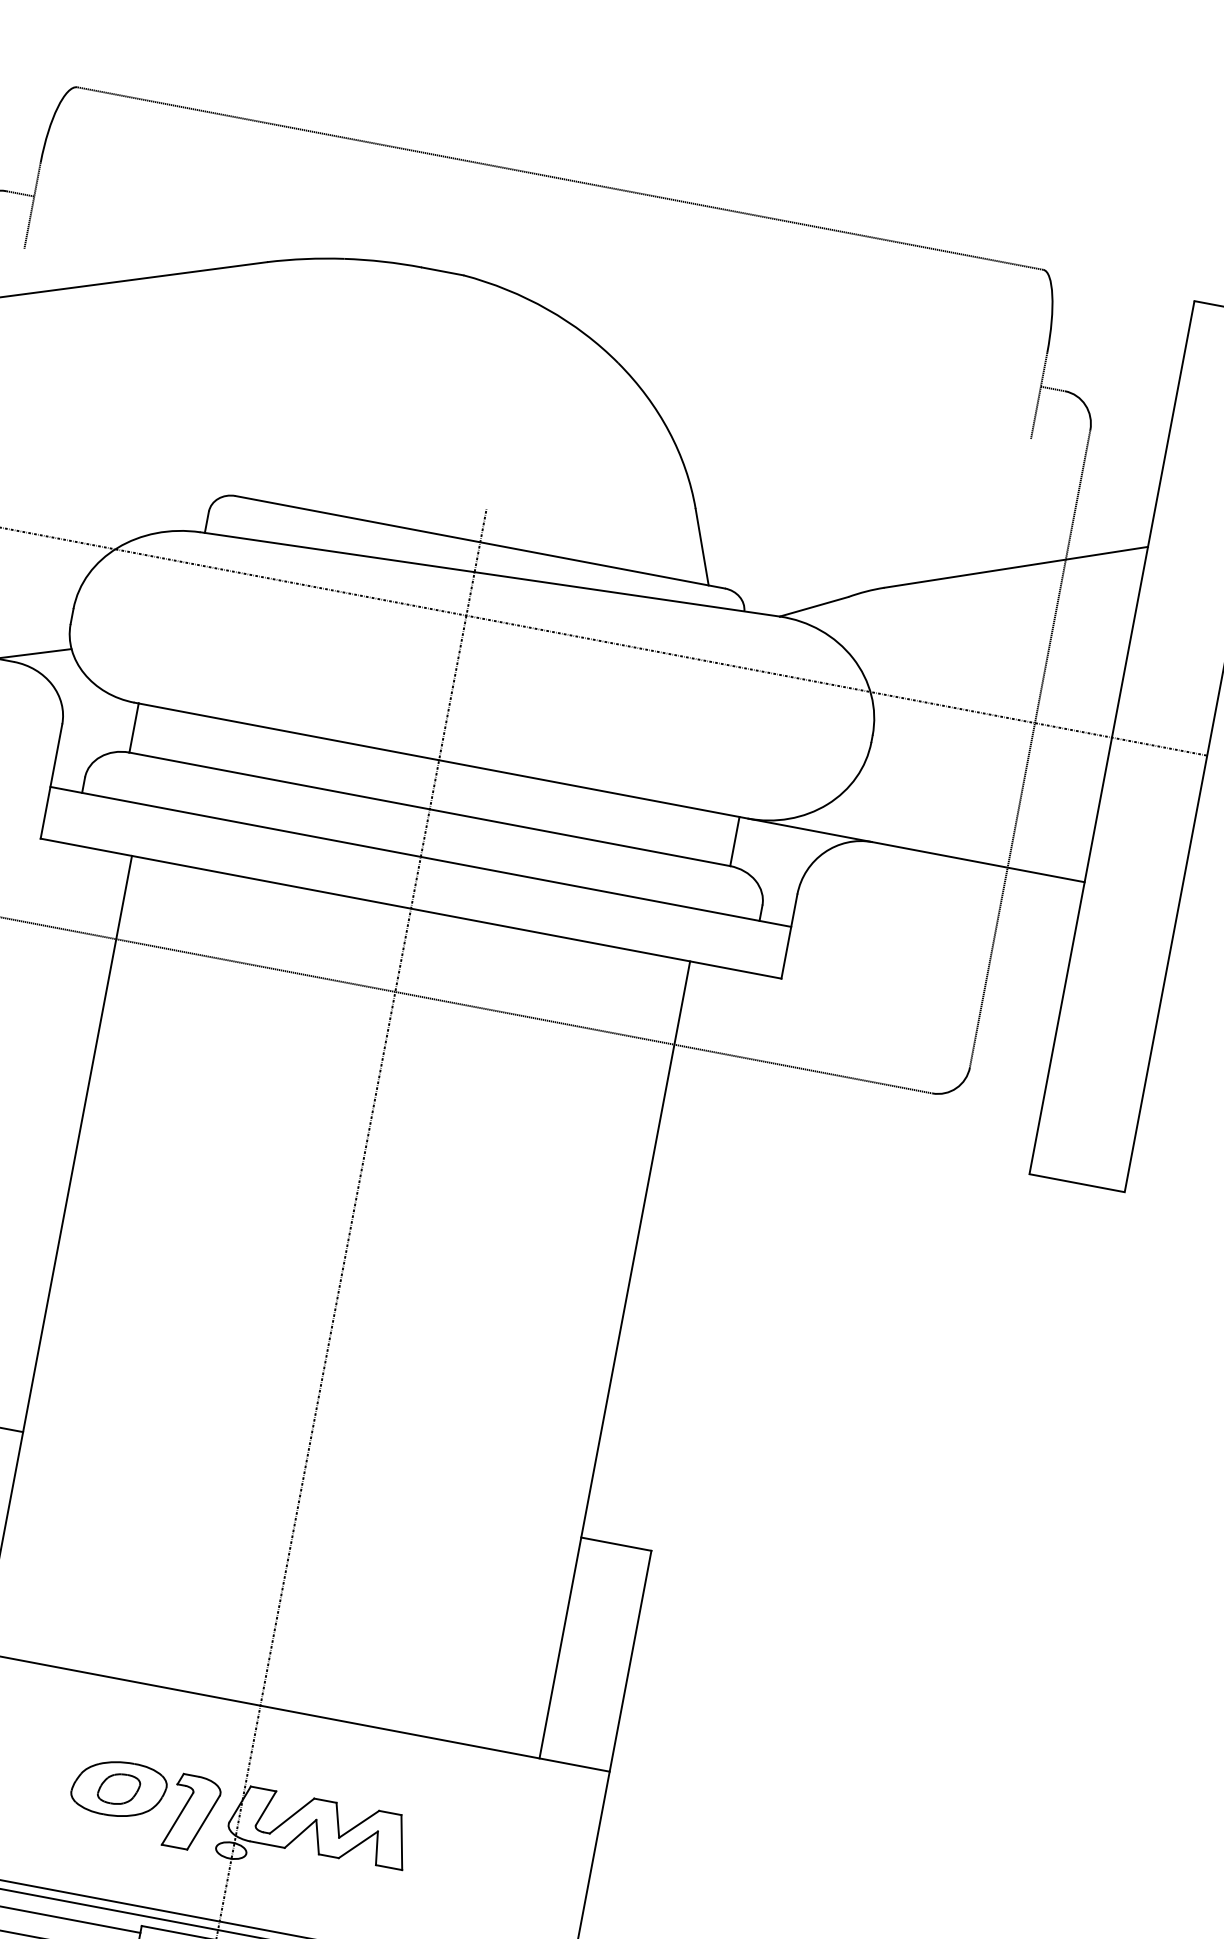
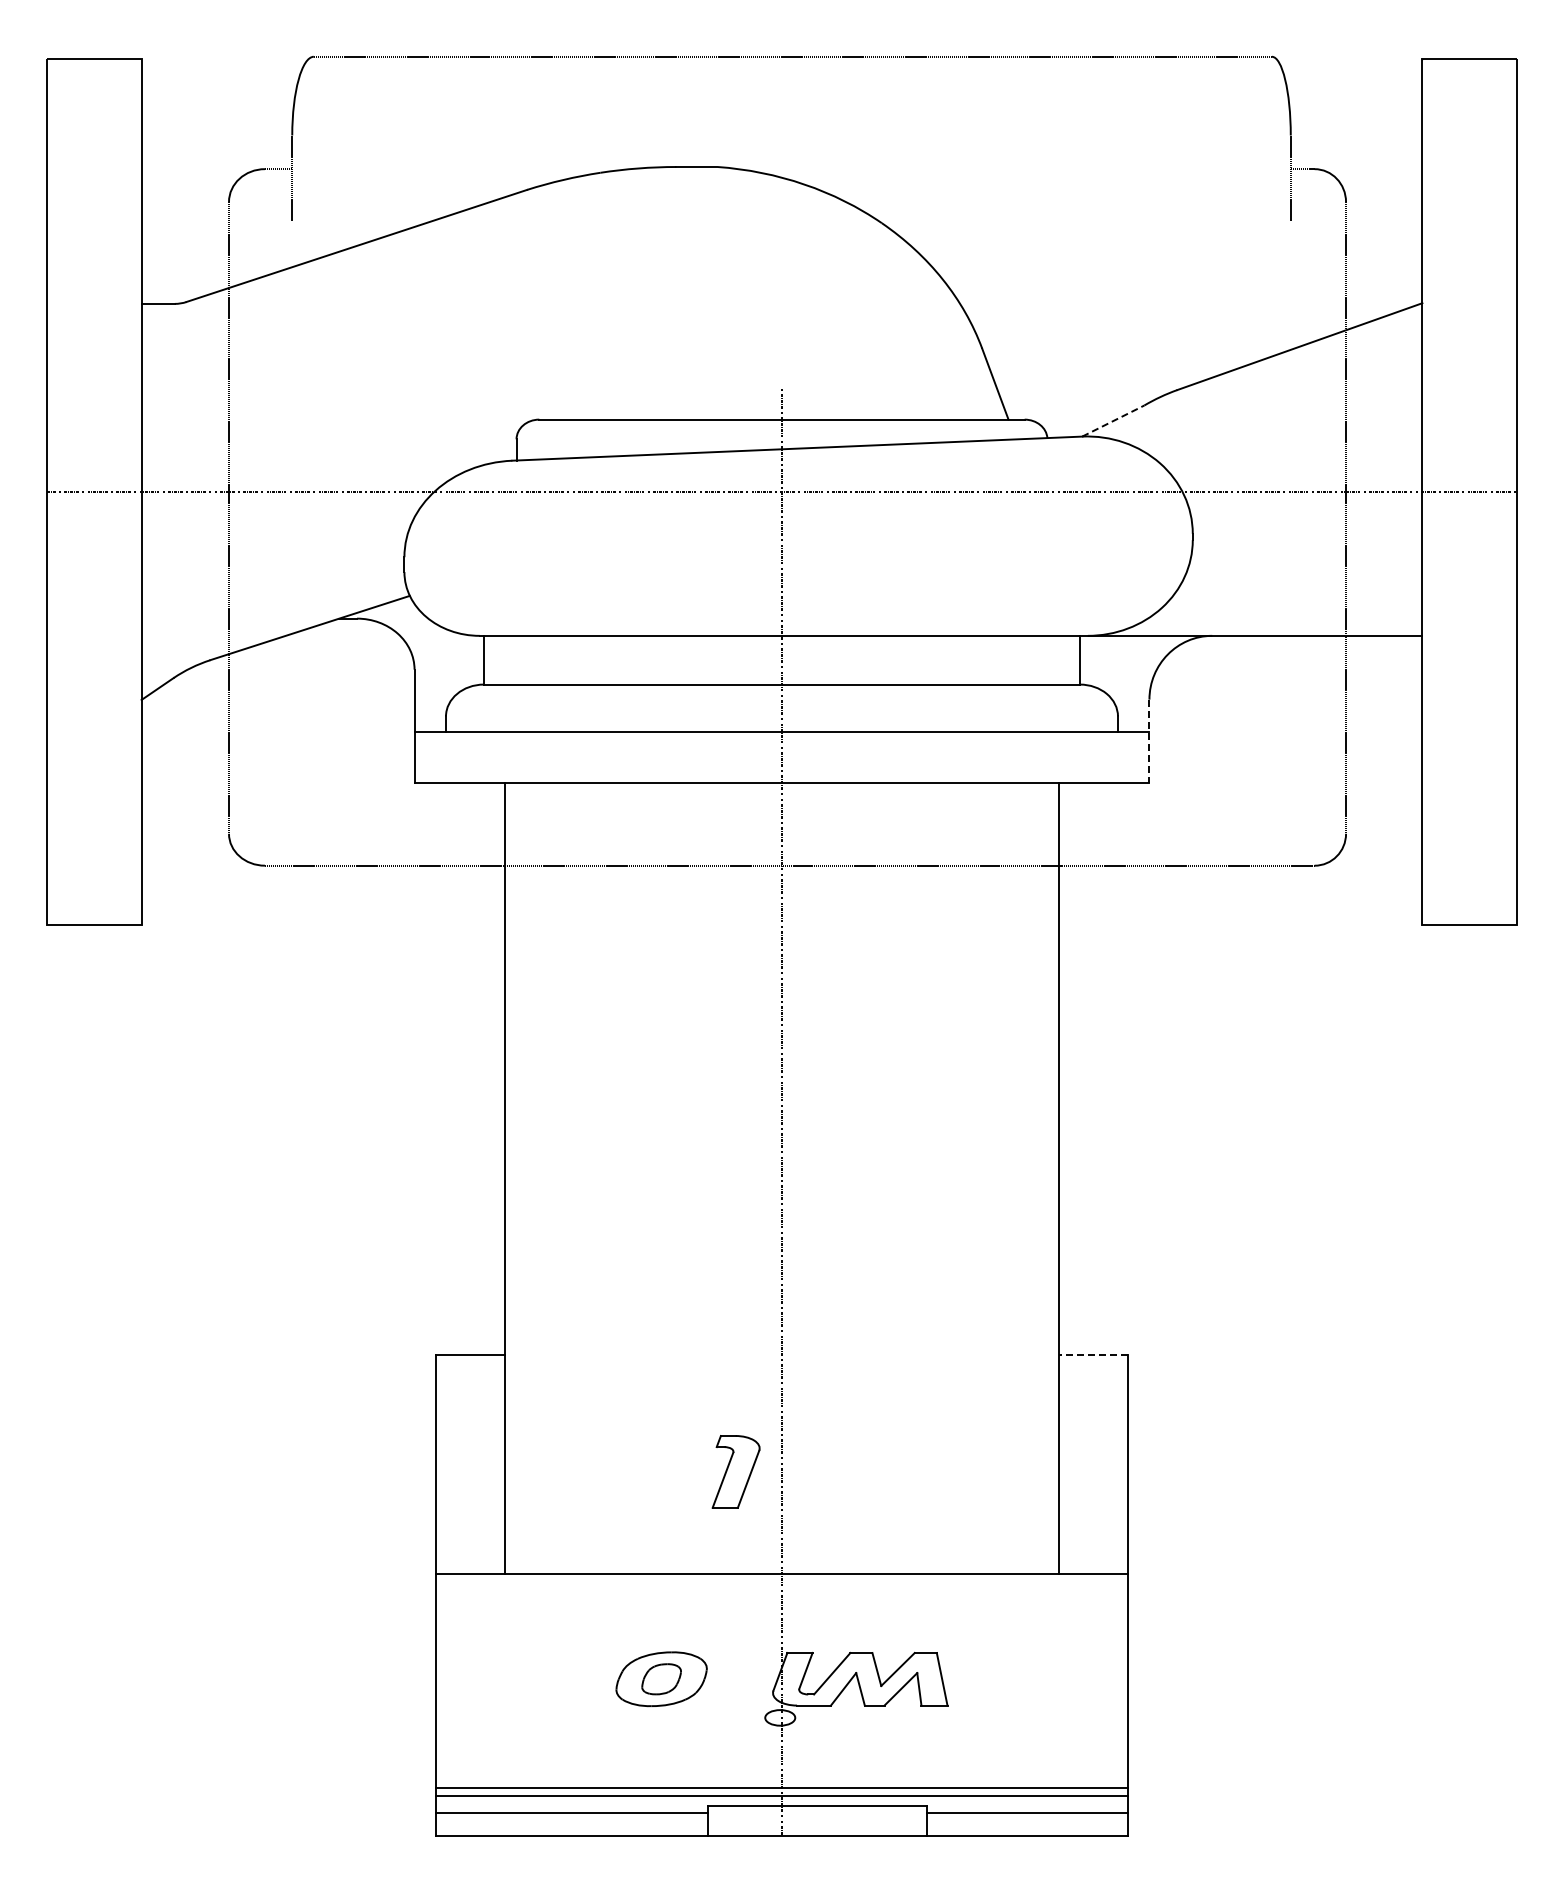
line: (814, 607) -> (1113, 421), solid -> dashed
line: (789, 936) -> (1149, 741), solid -> dashed
line: (616, 1544) -> (1093, 1354), solid -> dashed
part: (191, 1812) -> (735, 1471), moved

